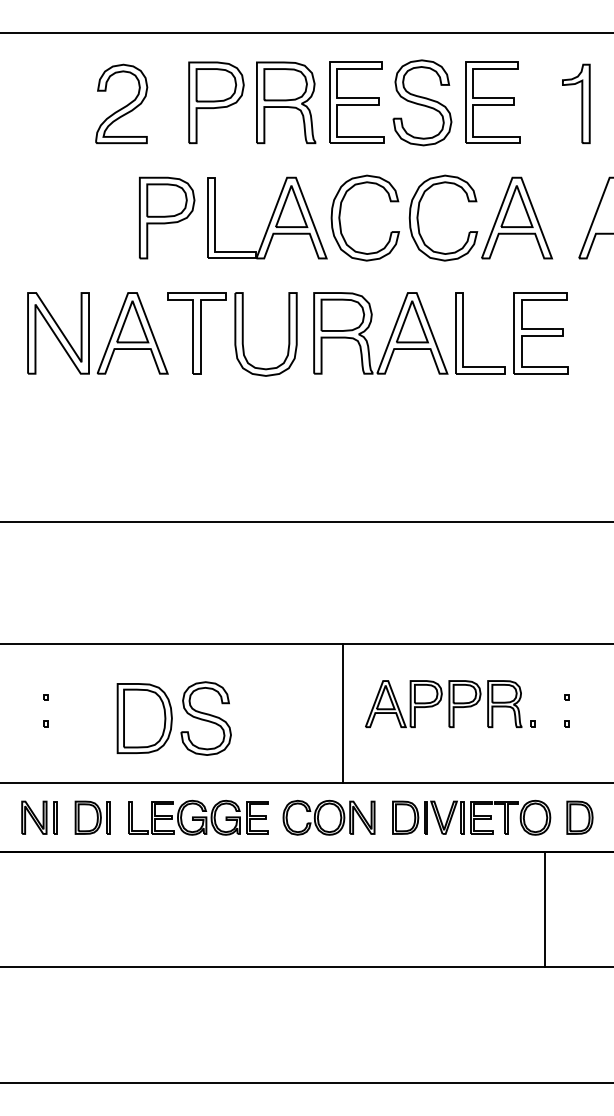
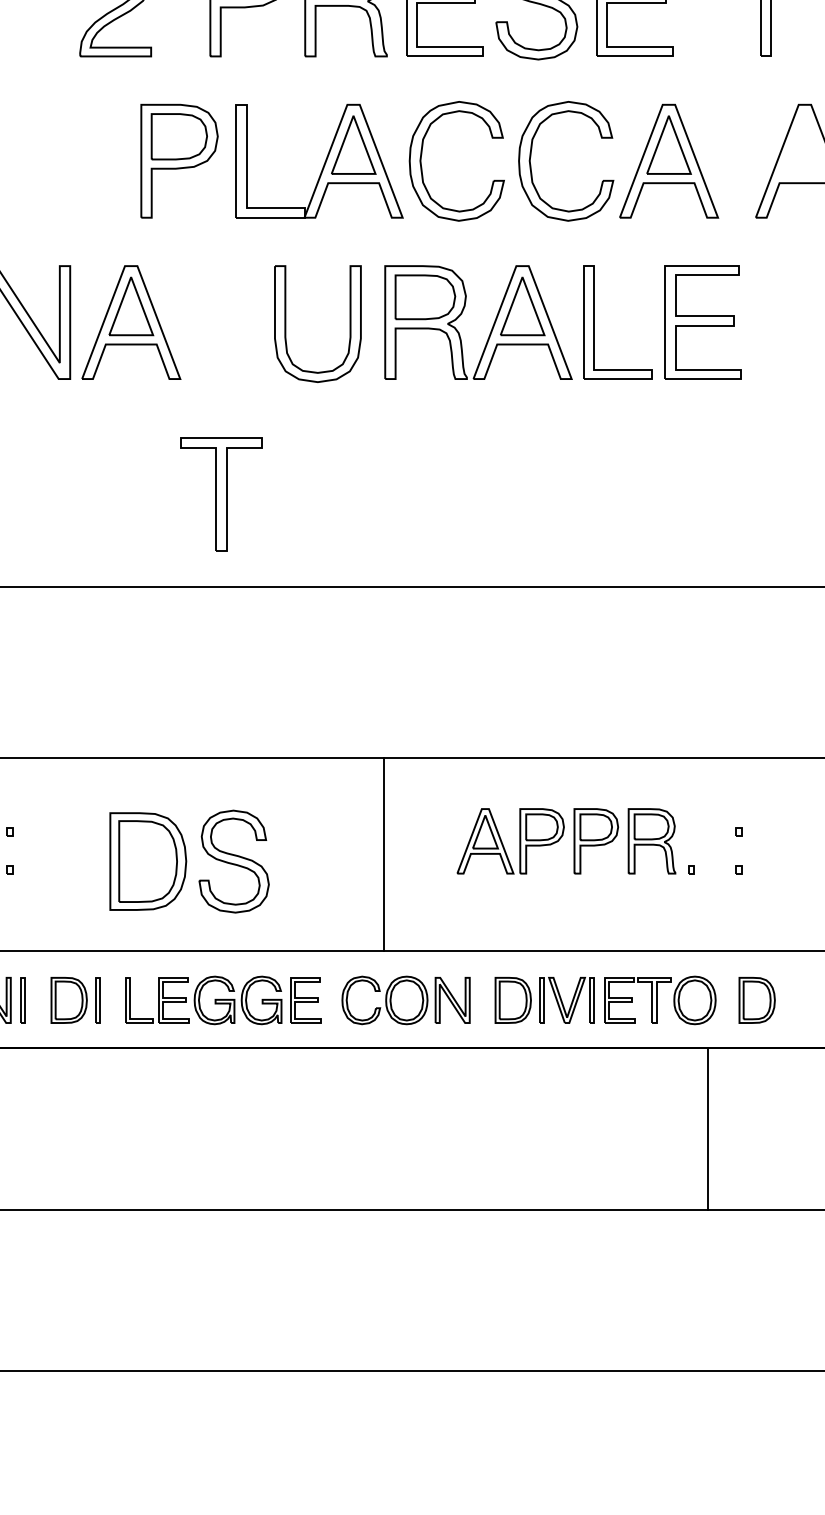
part: (196, 333) -> (220, 494), moved
line: (342, 713) -> (382, 854), moved

